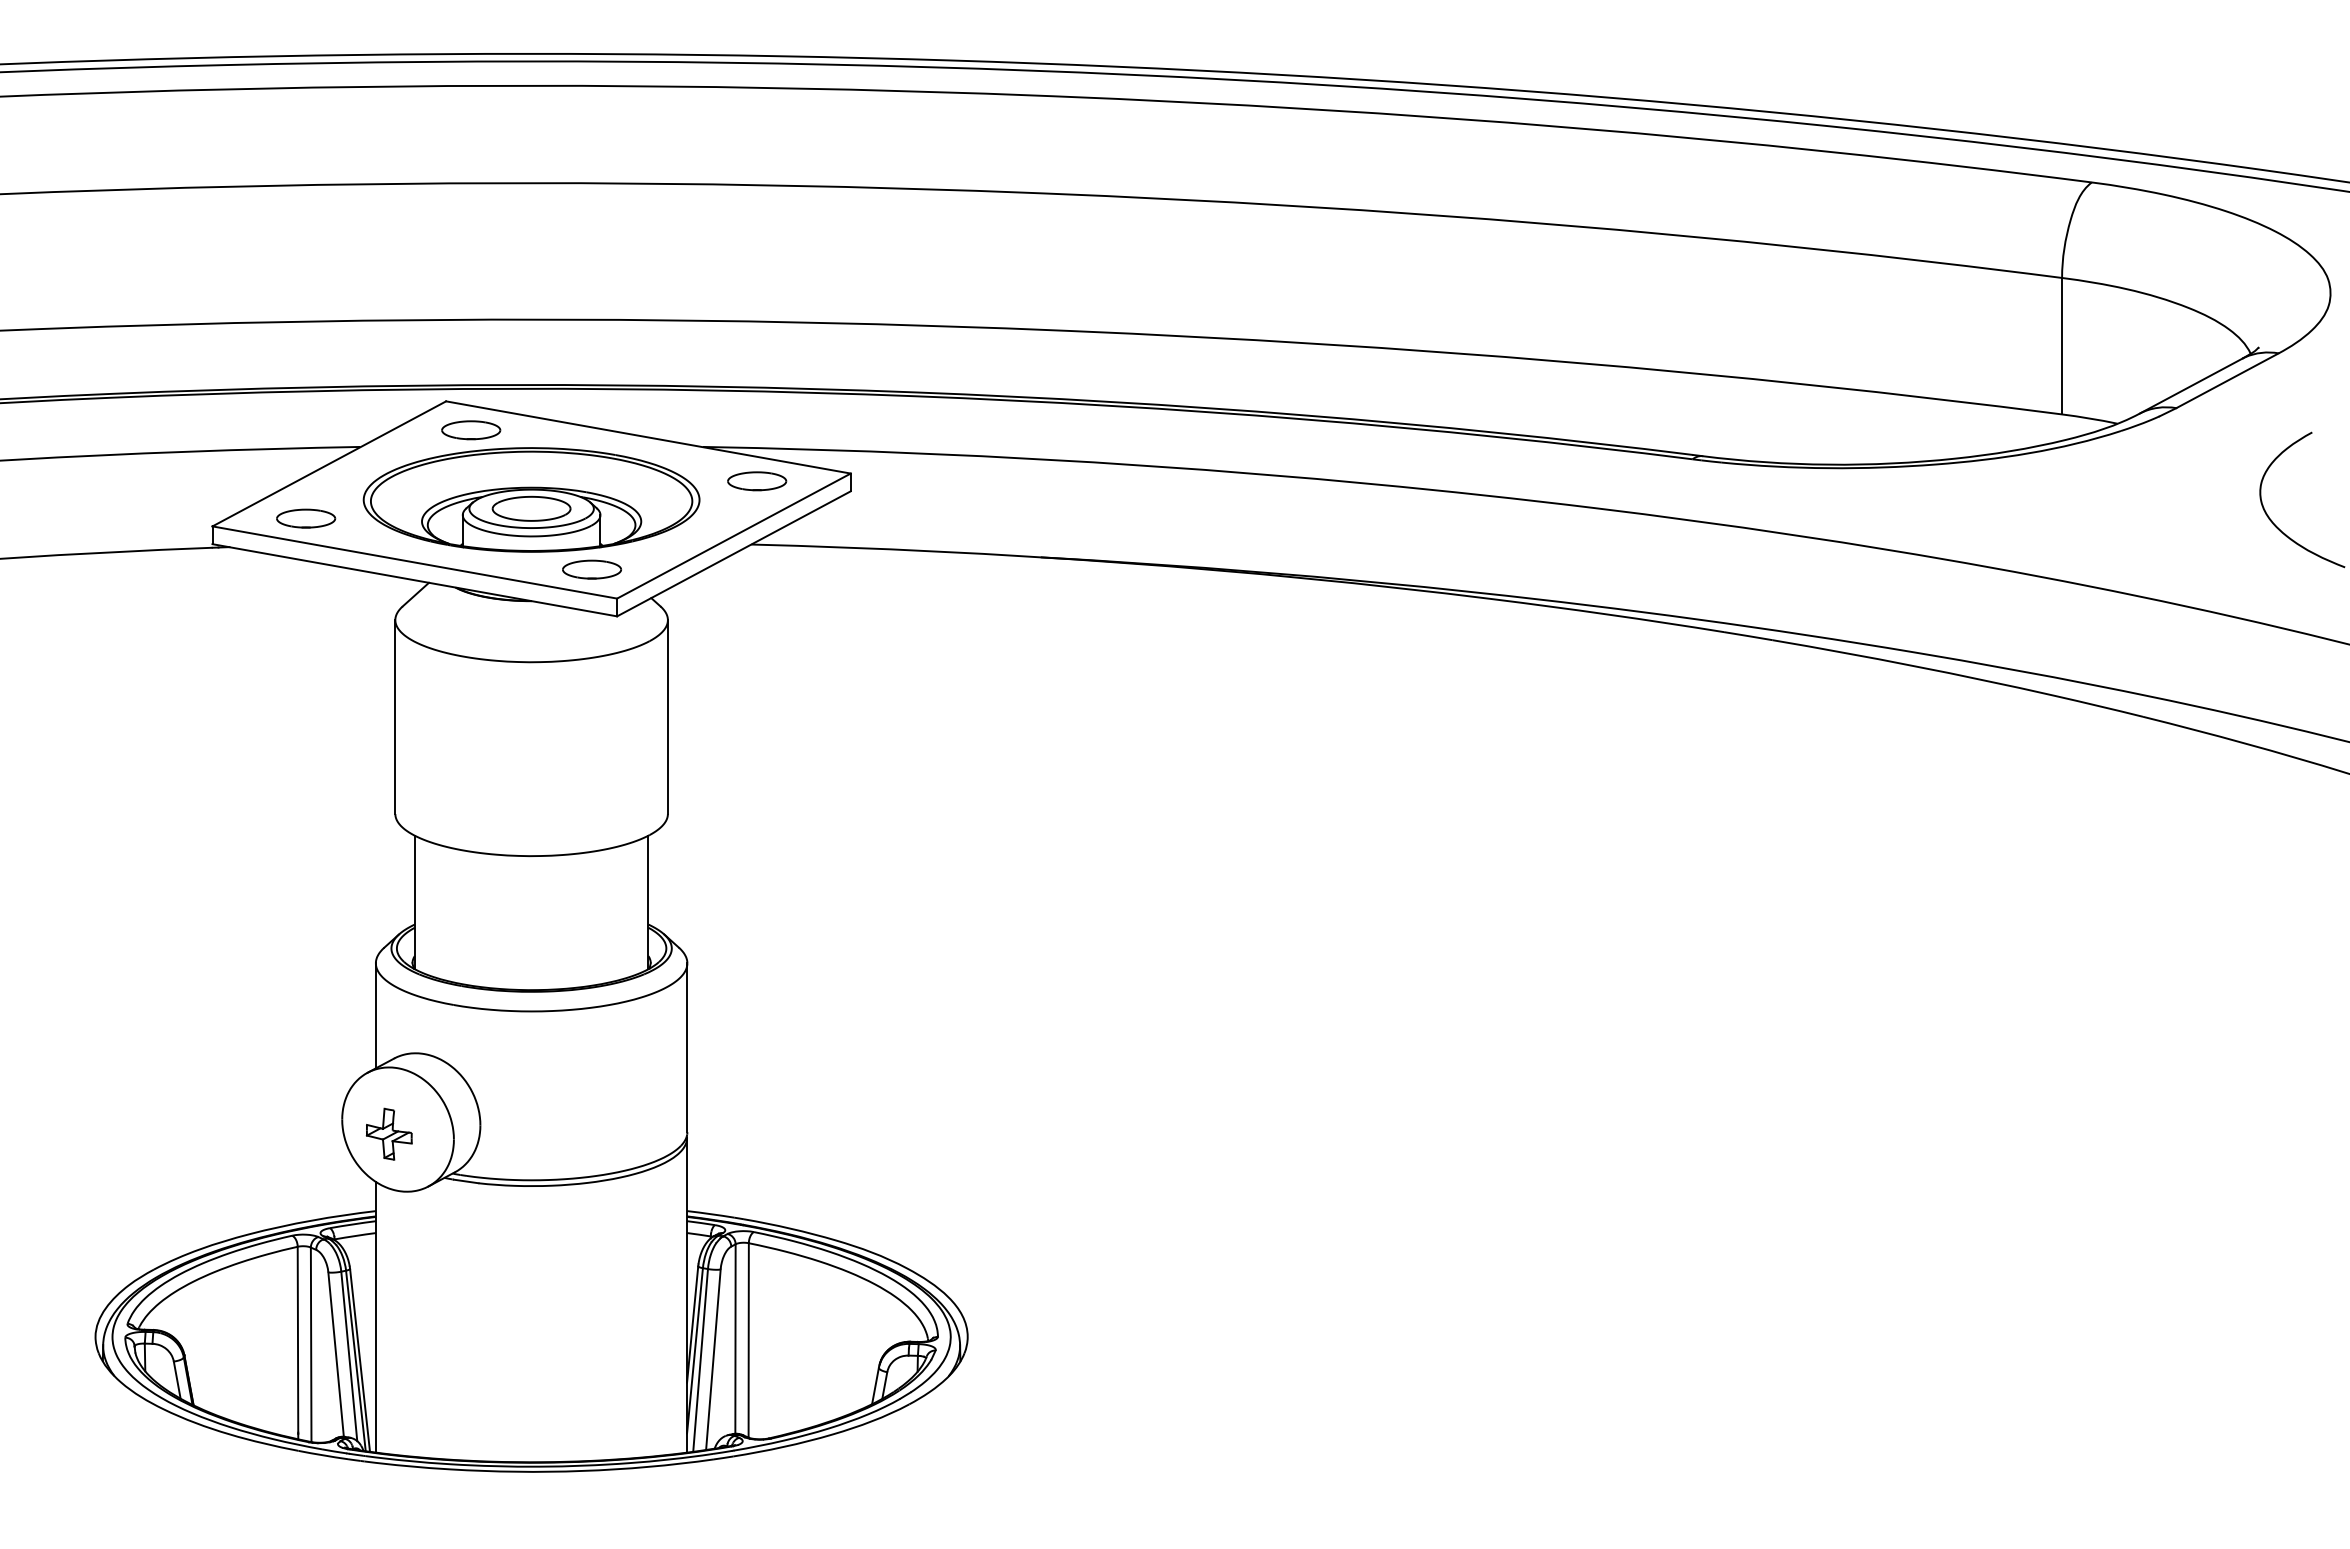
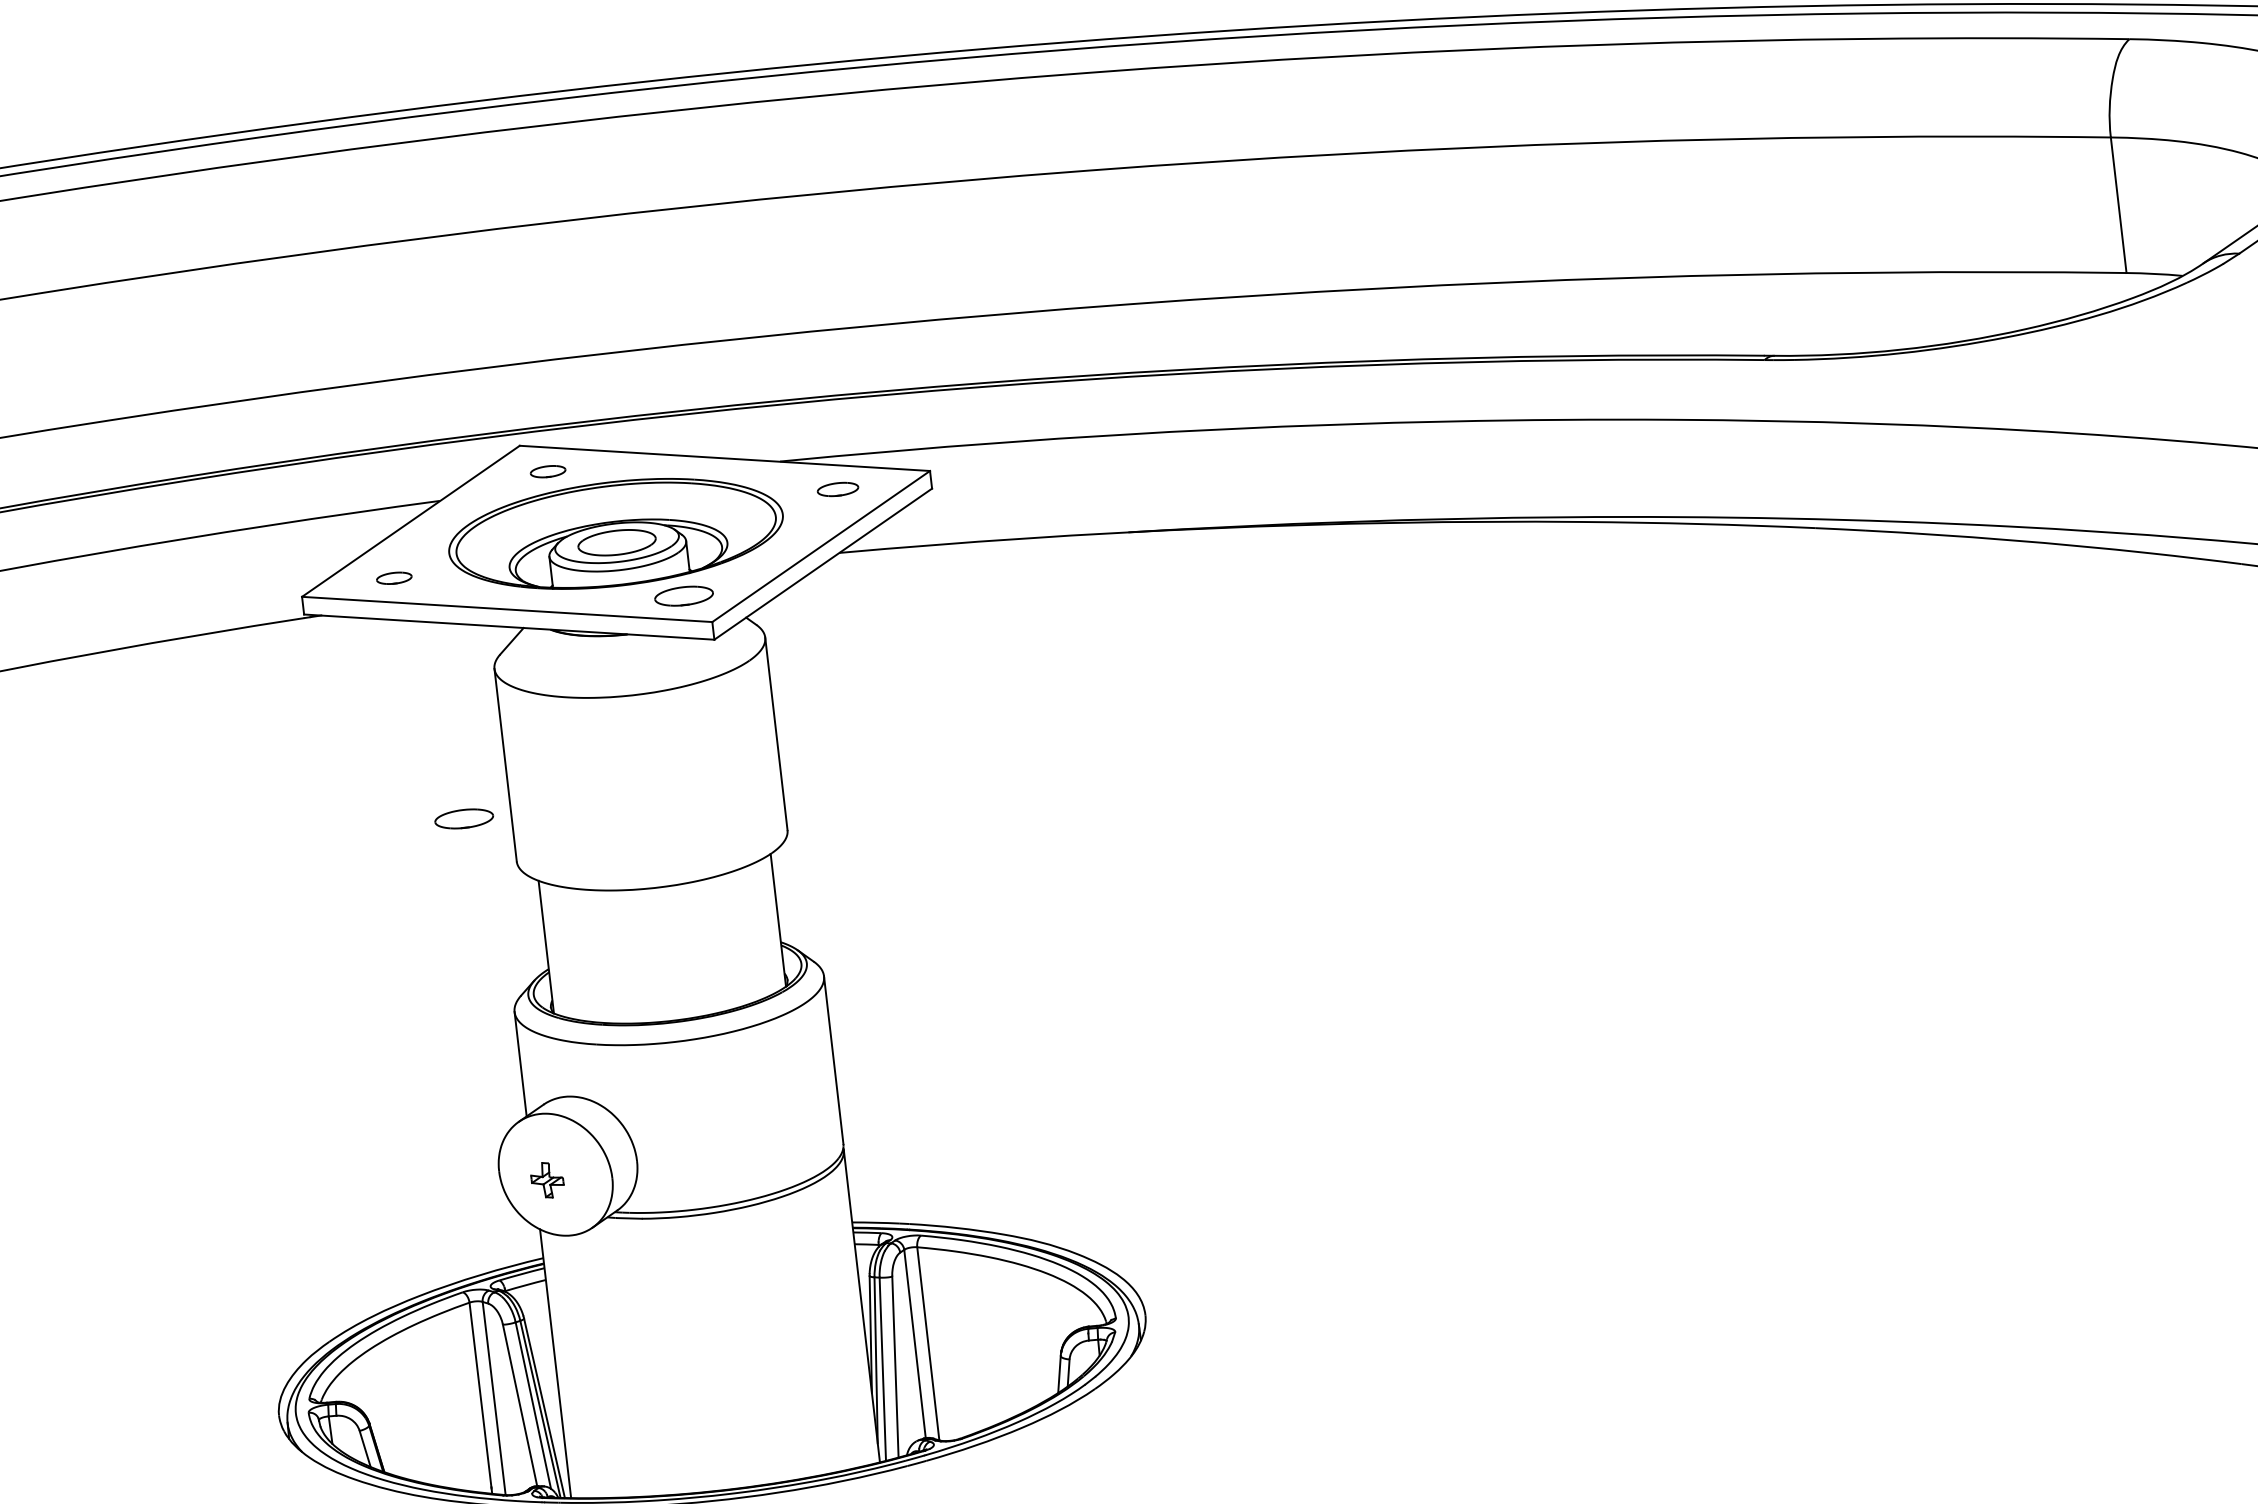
part: (471, 430) -> (548, 471), size x0.6
part: (757, 481) -> (838, 489), size x0.7
part: (306, 518) -> (394, 578), size x0.6
part: (348, 765) -> (464, 818), added
part: (388, 1133) -> (546, 1179), size x0.7

